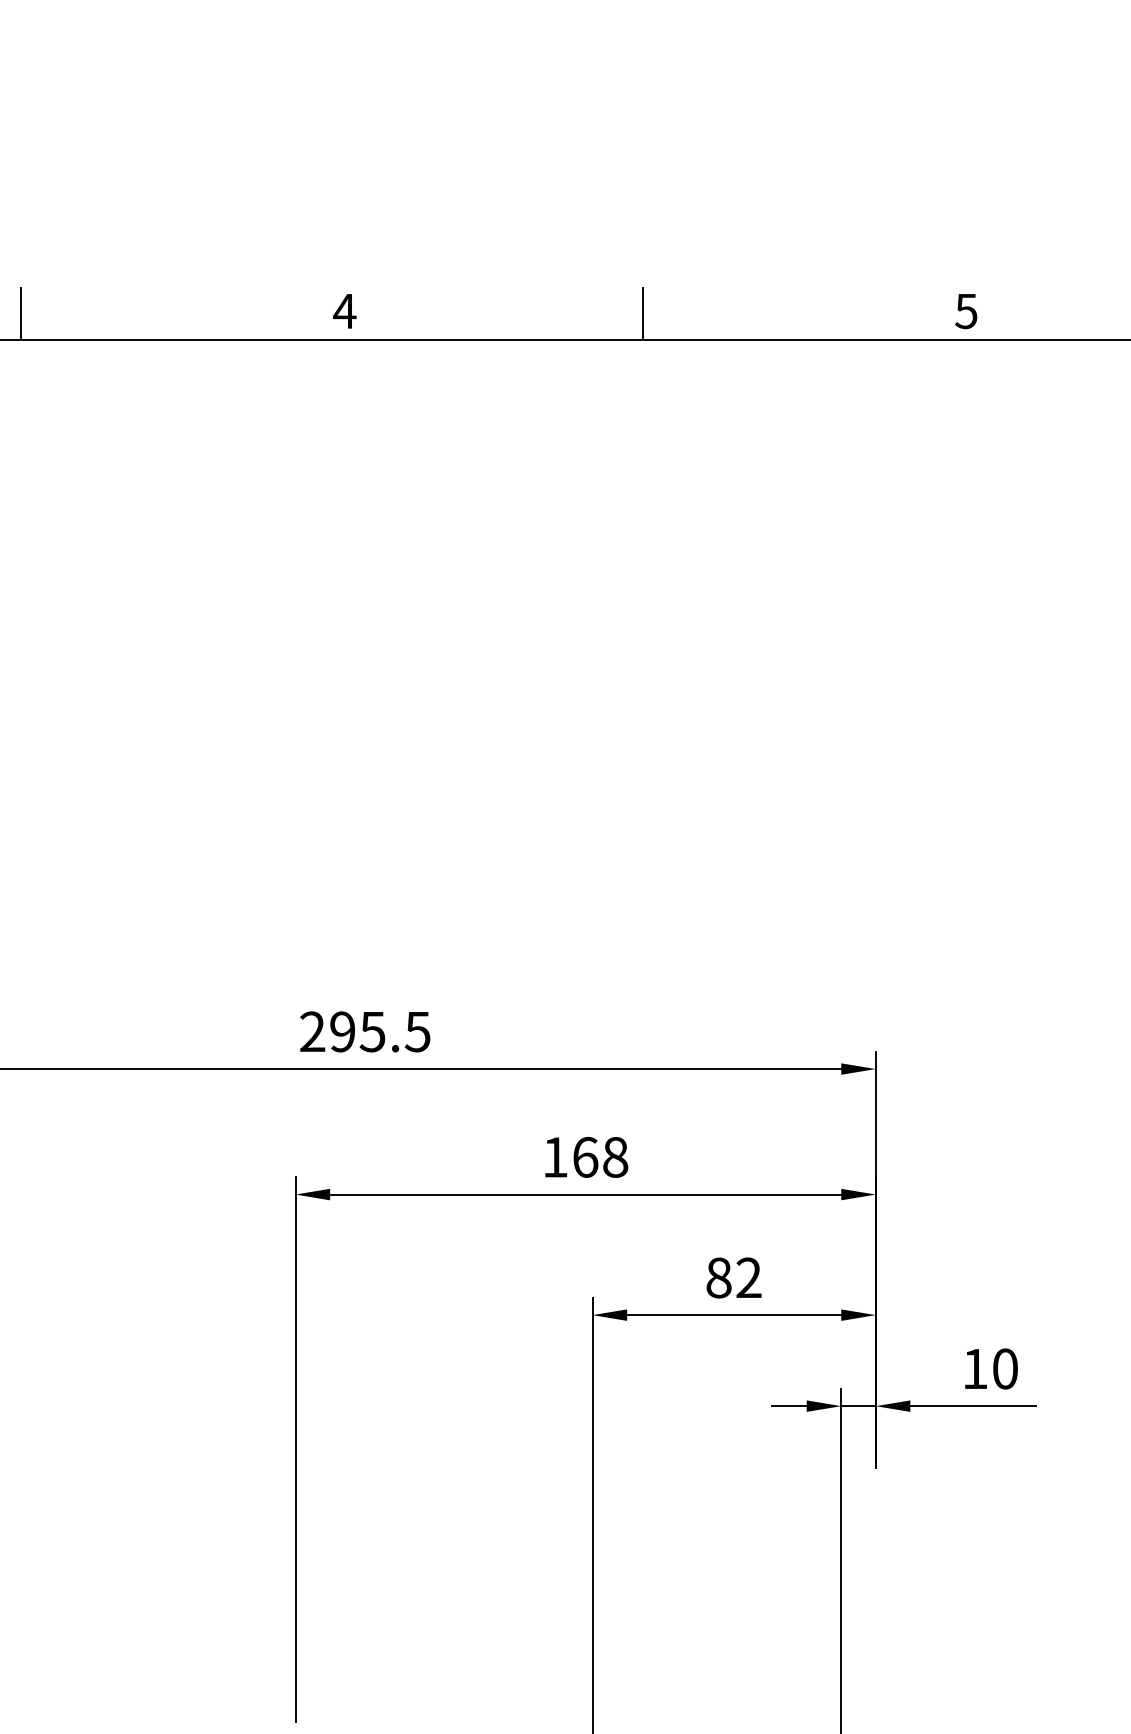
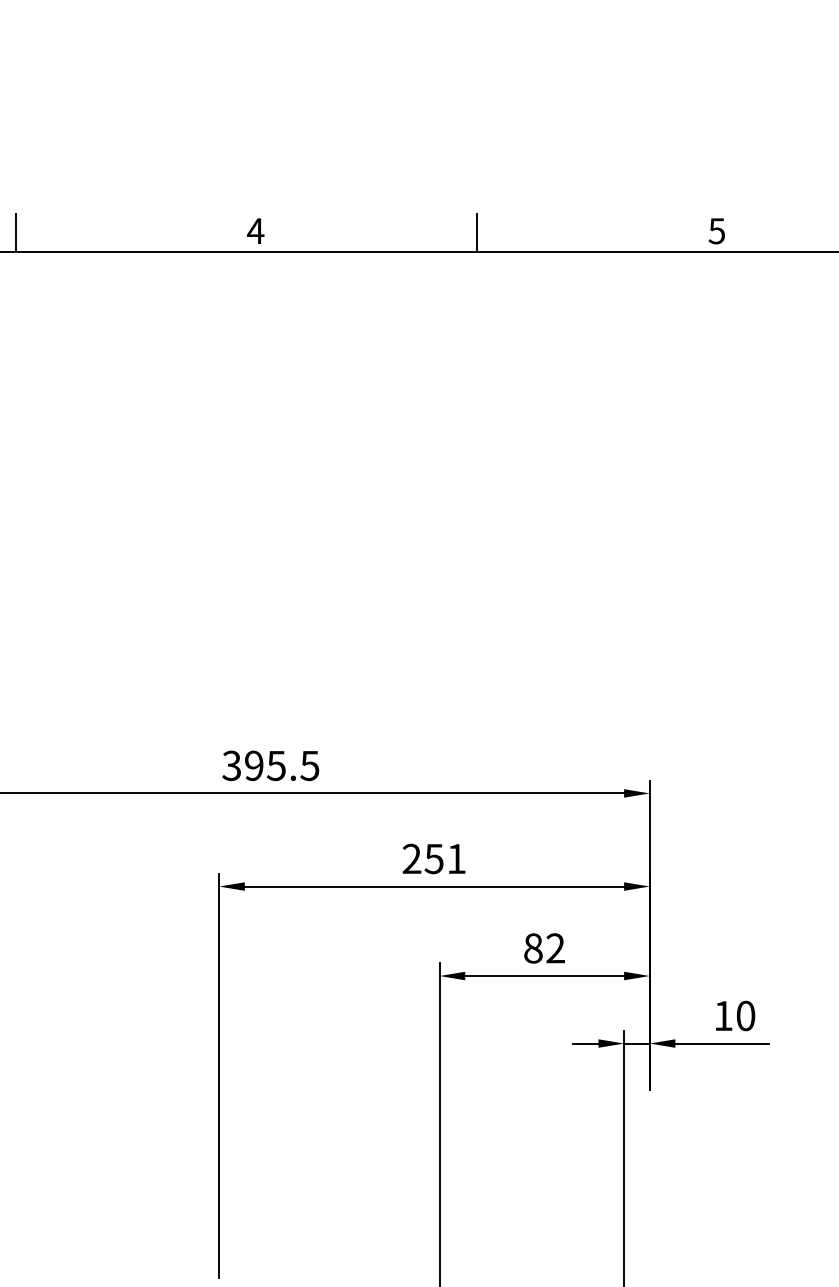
text: (312, 1031) -> (231, 765), 295.5 -> 395.5
text: (585, 1156) -> (434, 858), 168 -> 251

